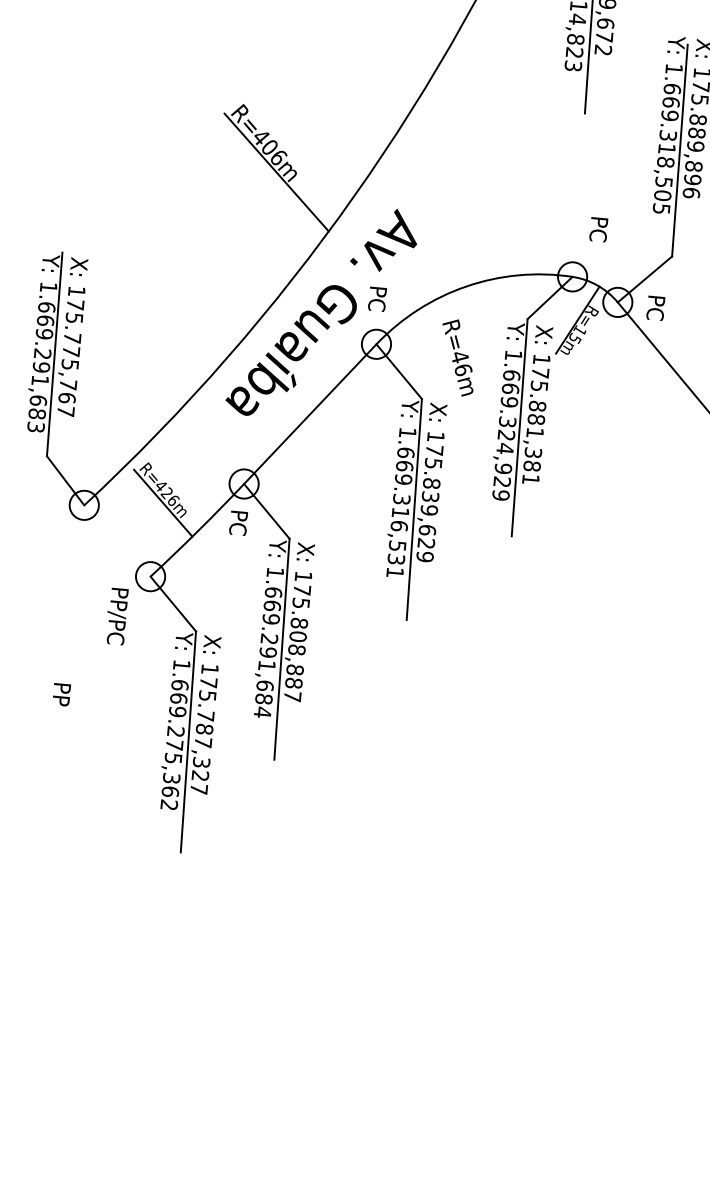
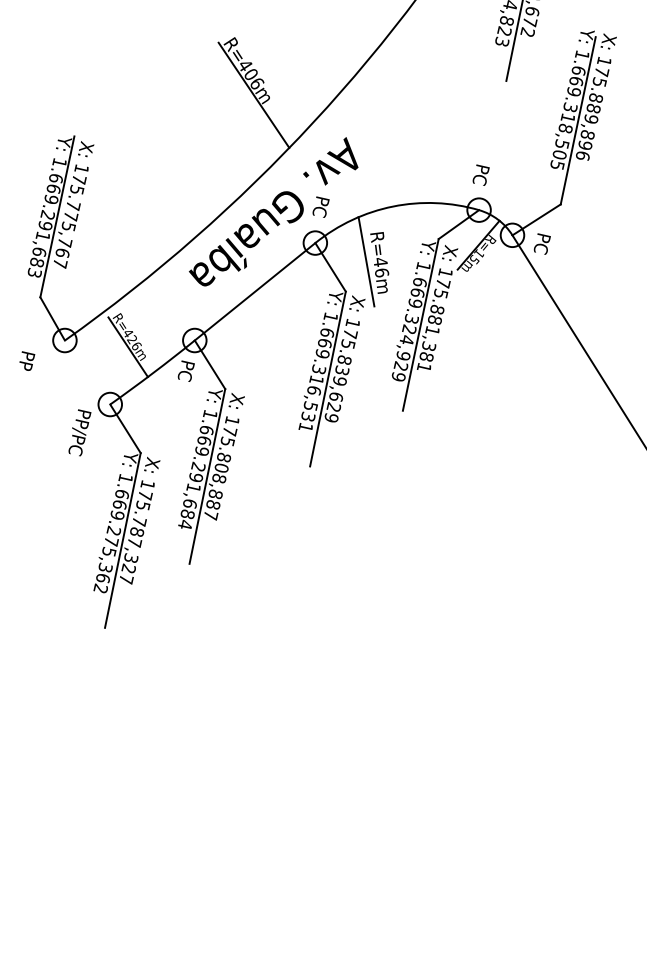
text: (597, 228) -> (480, 174), moved
line: (442, 358) -> (366, 261), added
text: (62, 693) -> (27, 360), moved

